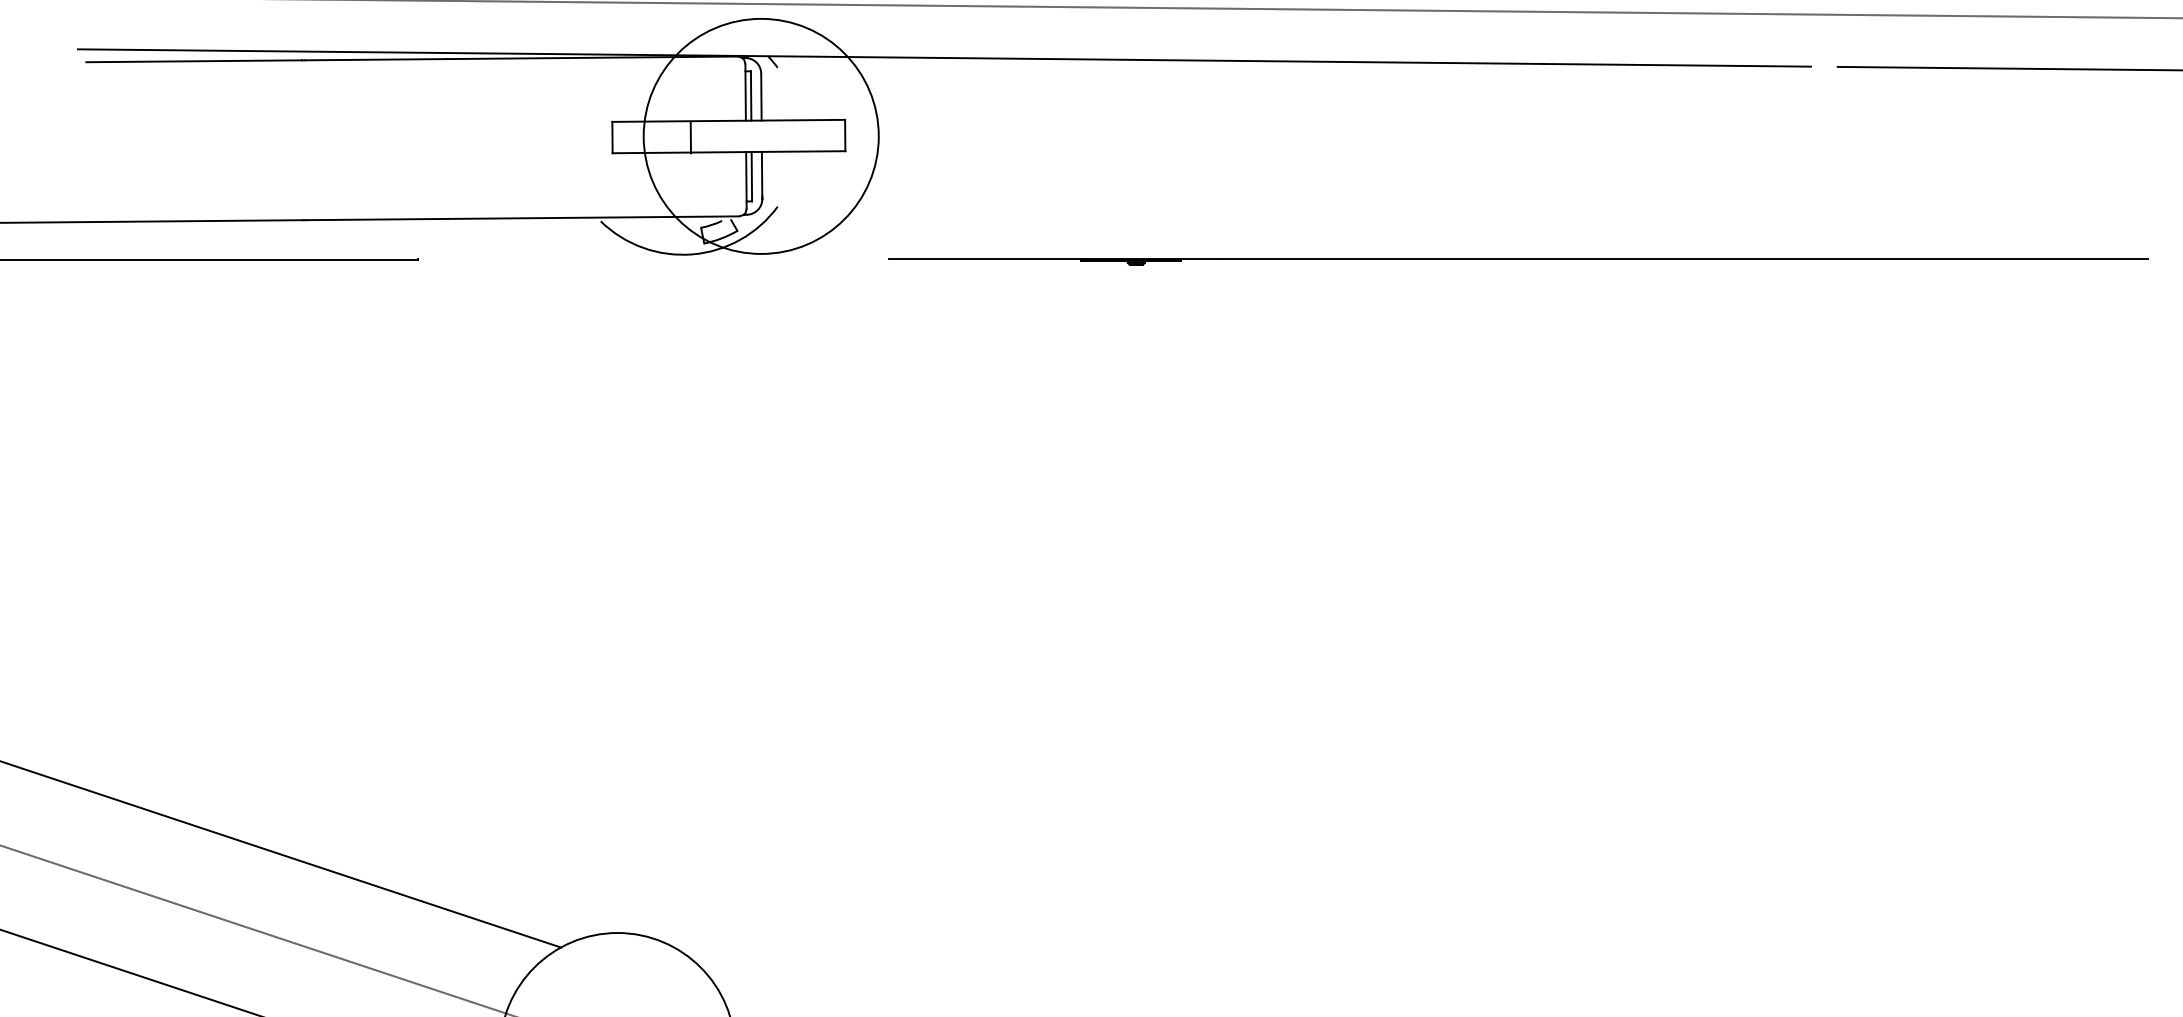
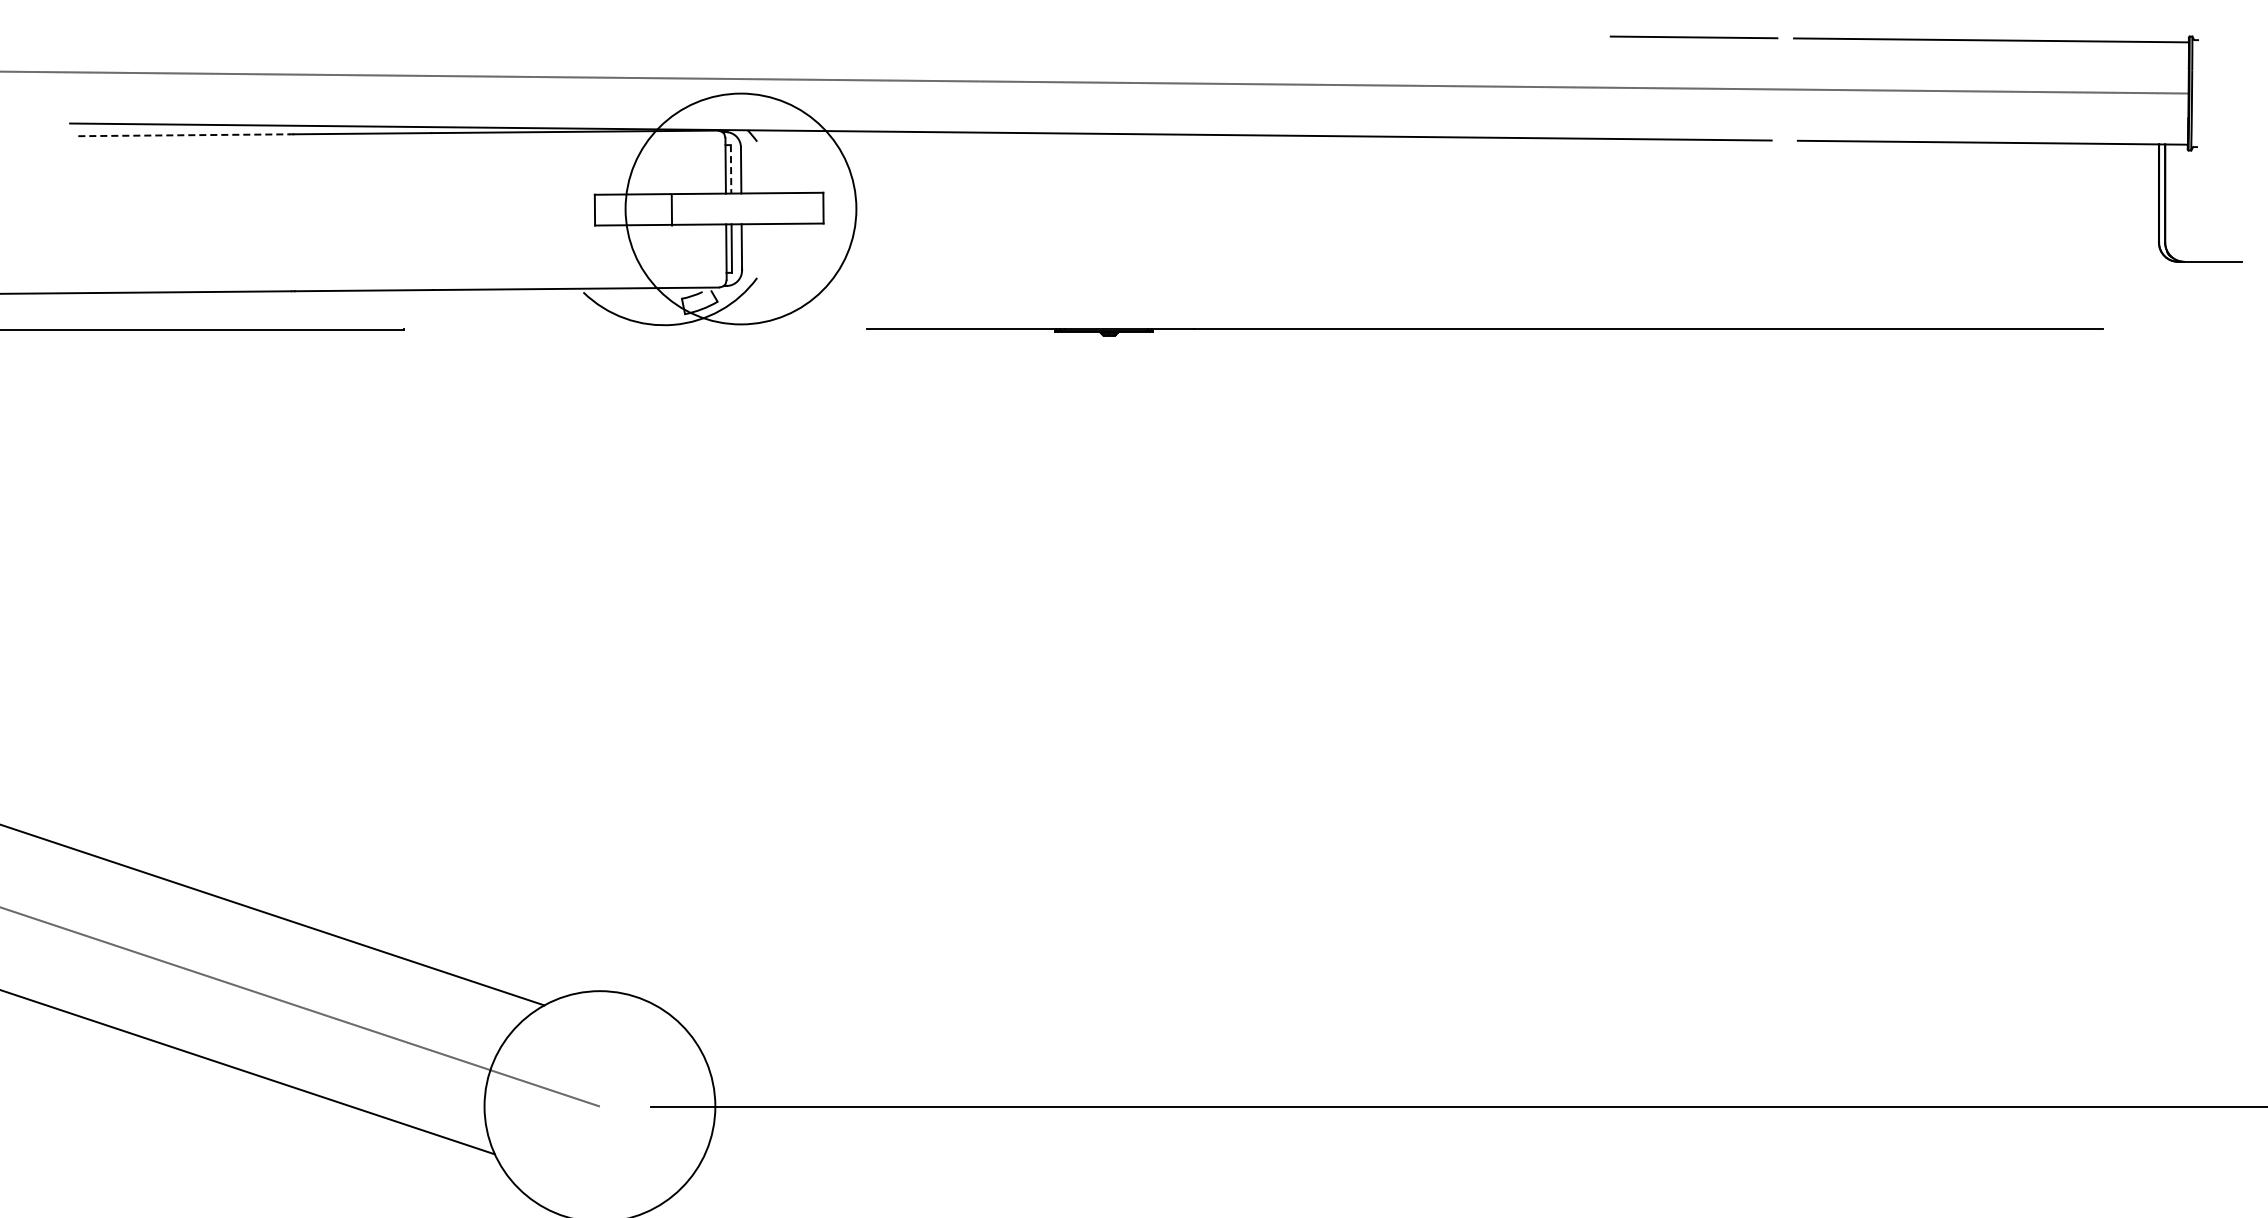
line: (194, 61) -> (184, 135), solid -> dashed
line: (751, 96) -> (731, 169), solid -> dashed

